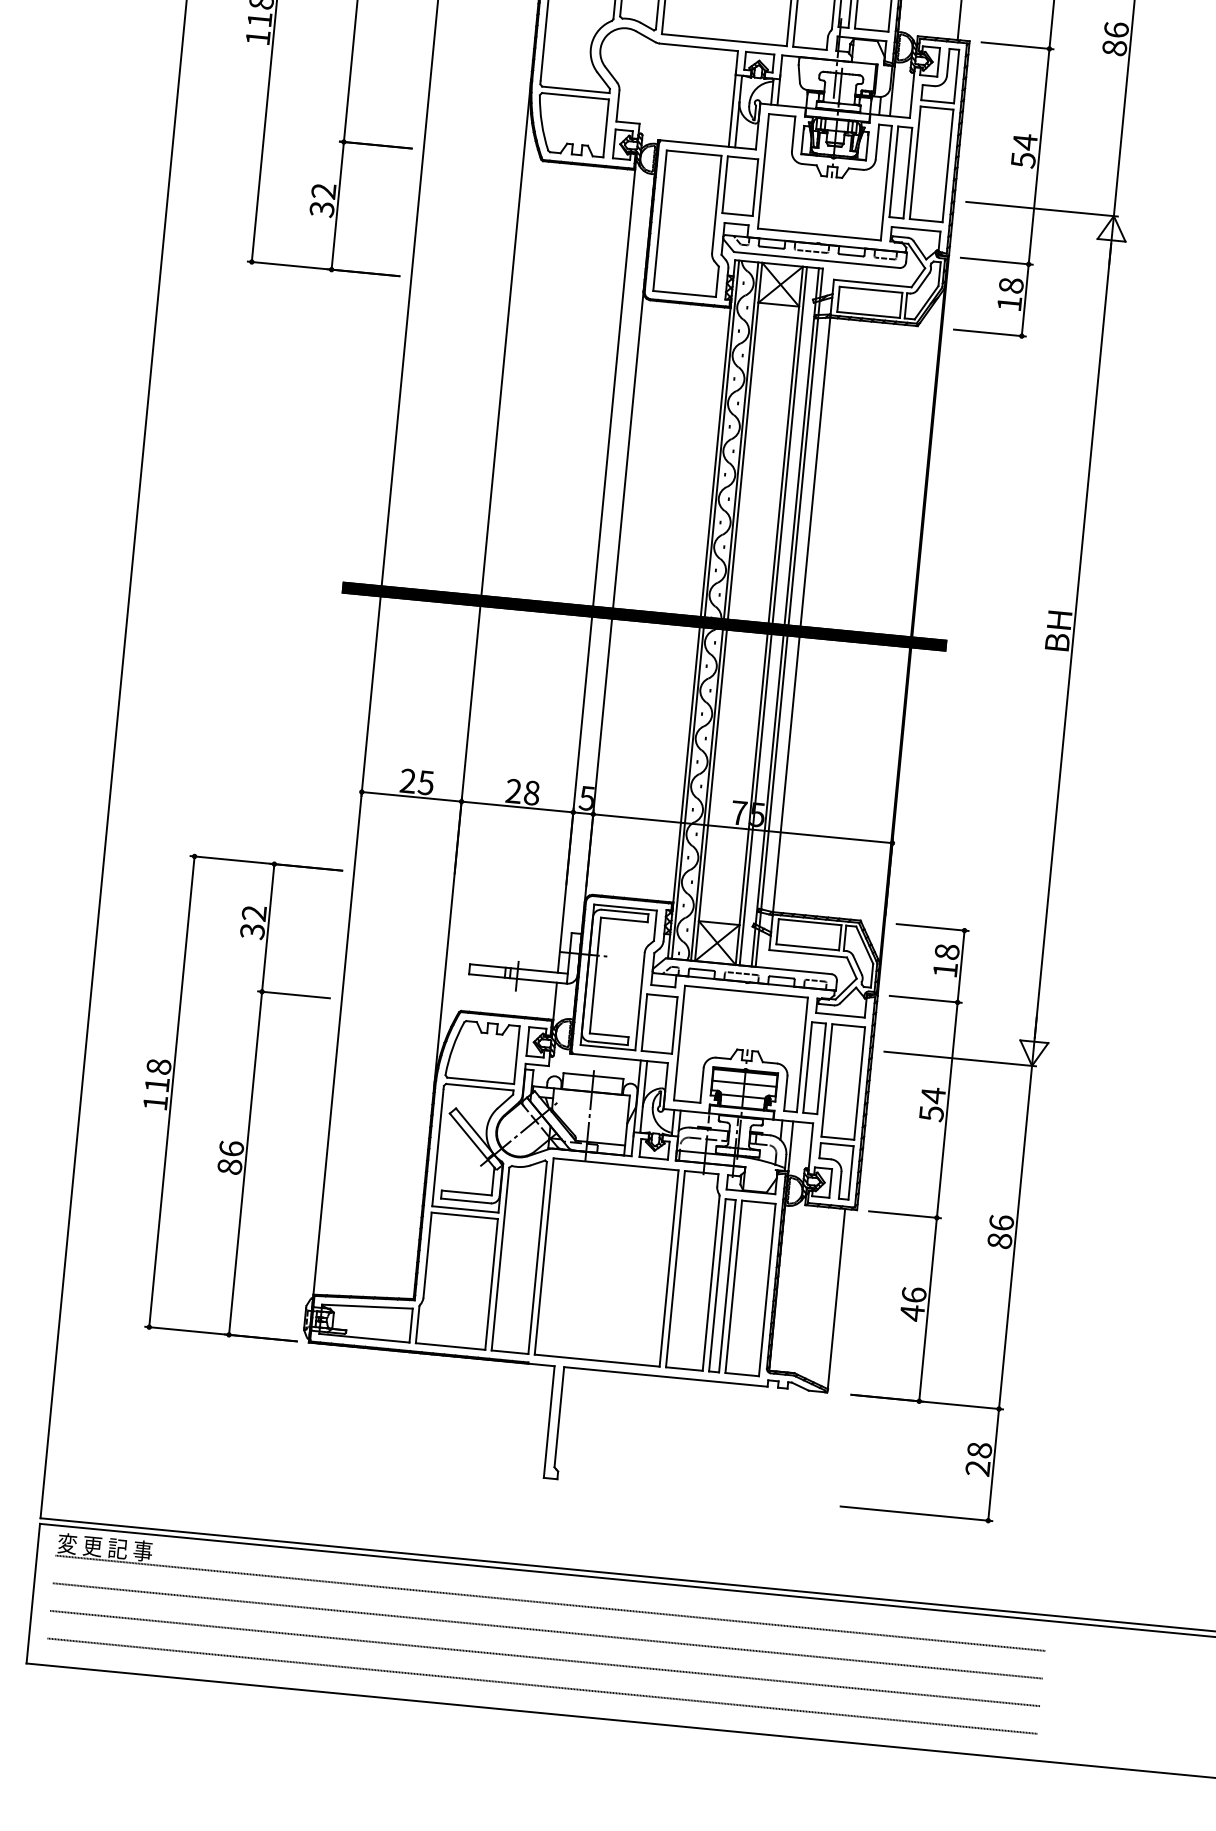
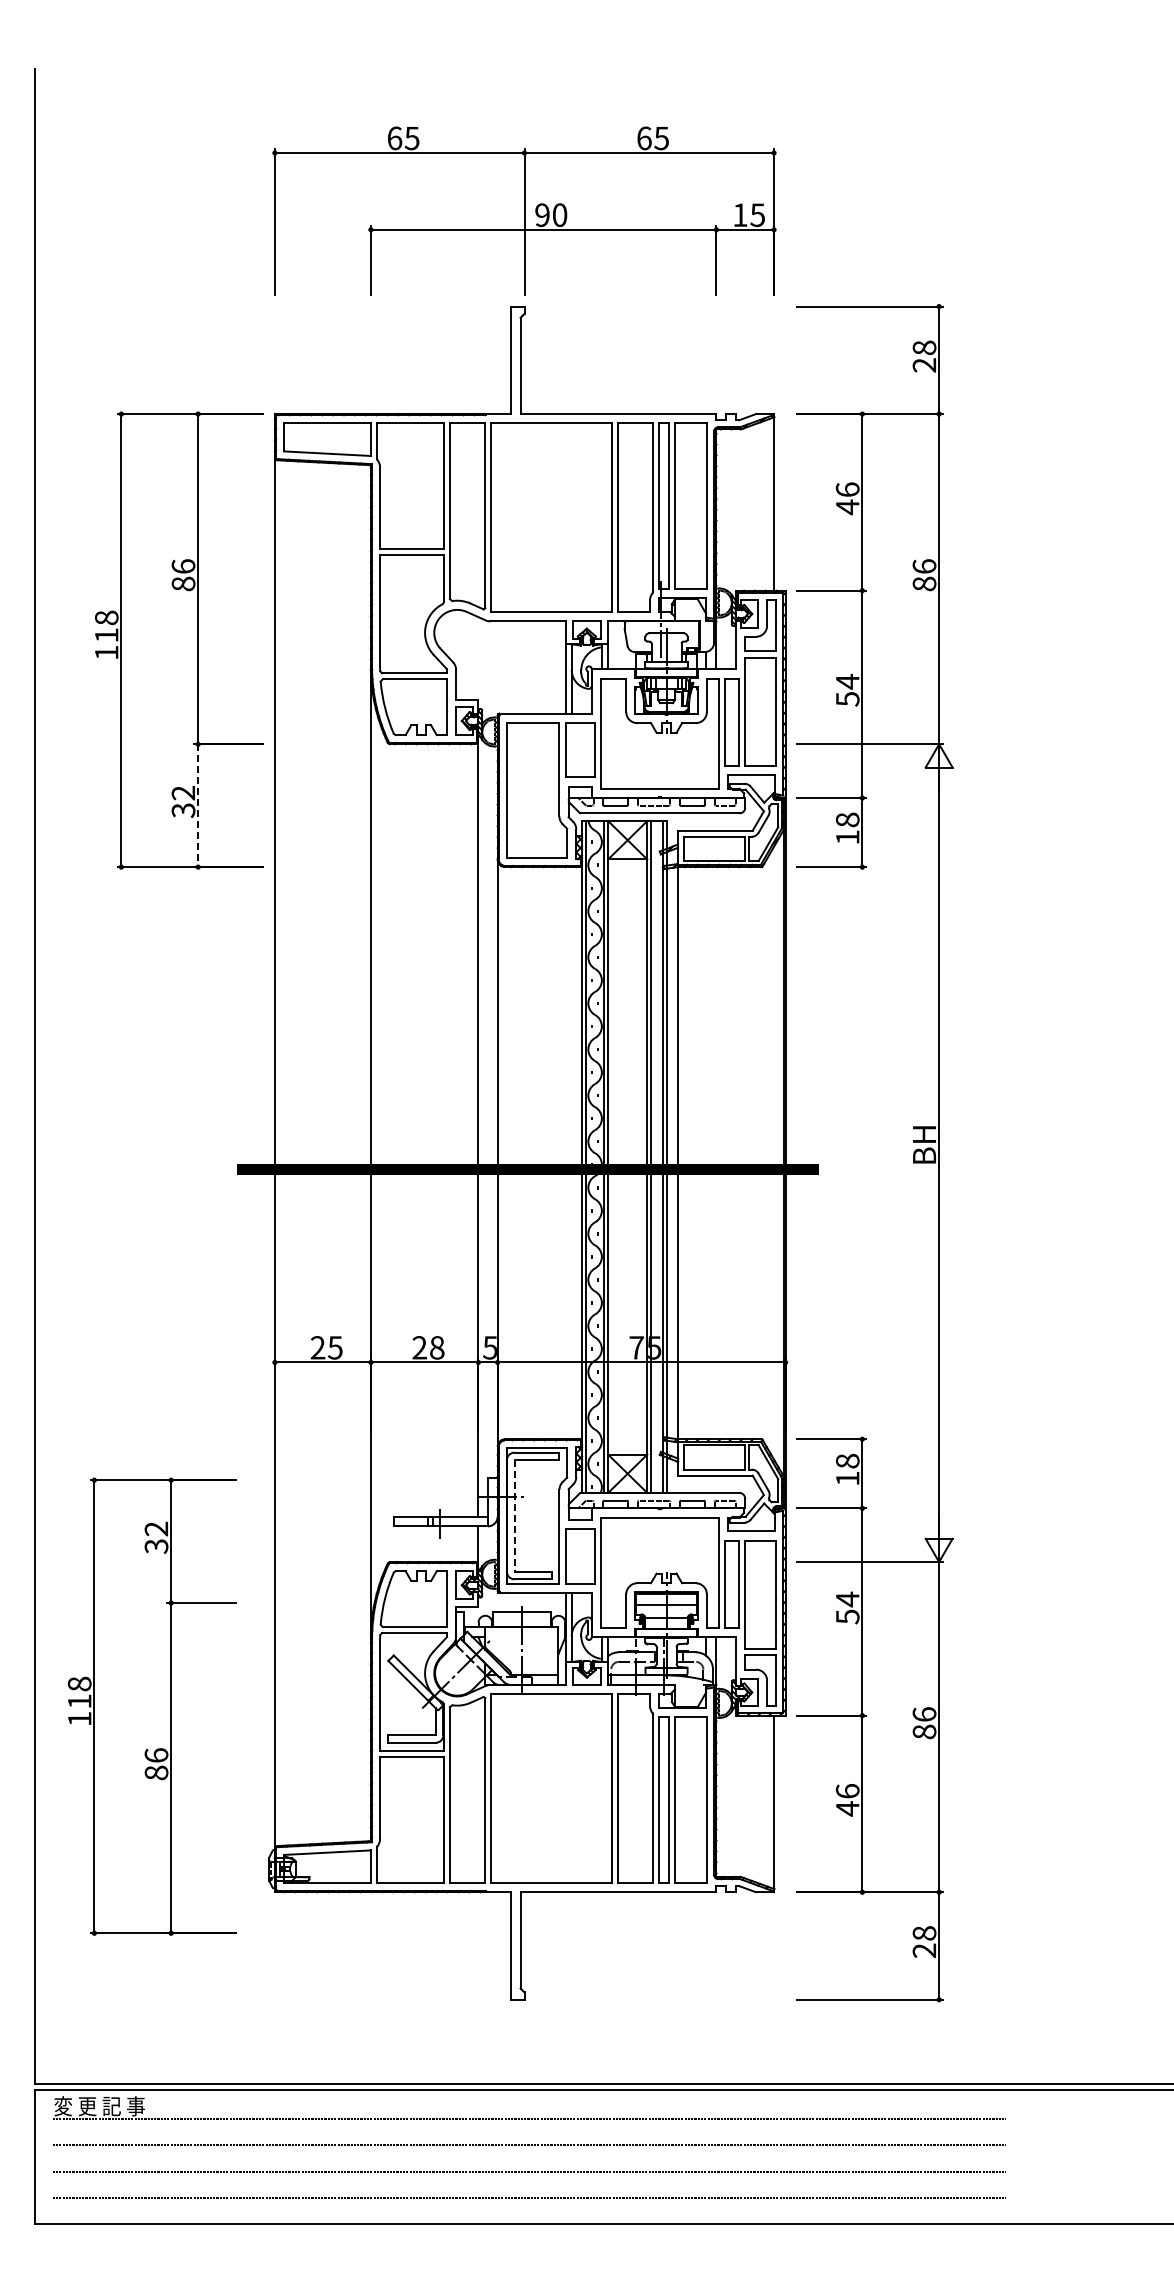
line: (338, 206) -> (198, 806), solid -> dashed
line: (595, 976) -> (514, 1516), solid -> dashed
part: (232, 1097) -> (152, 1706), moved

